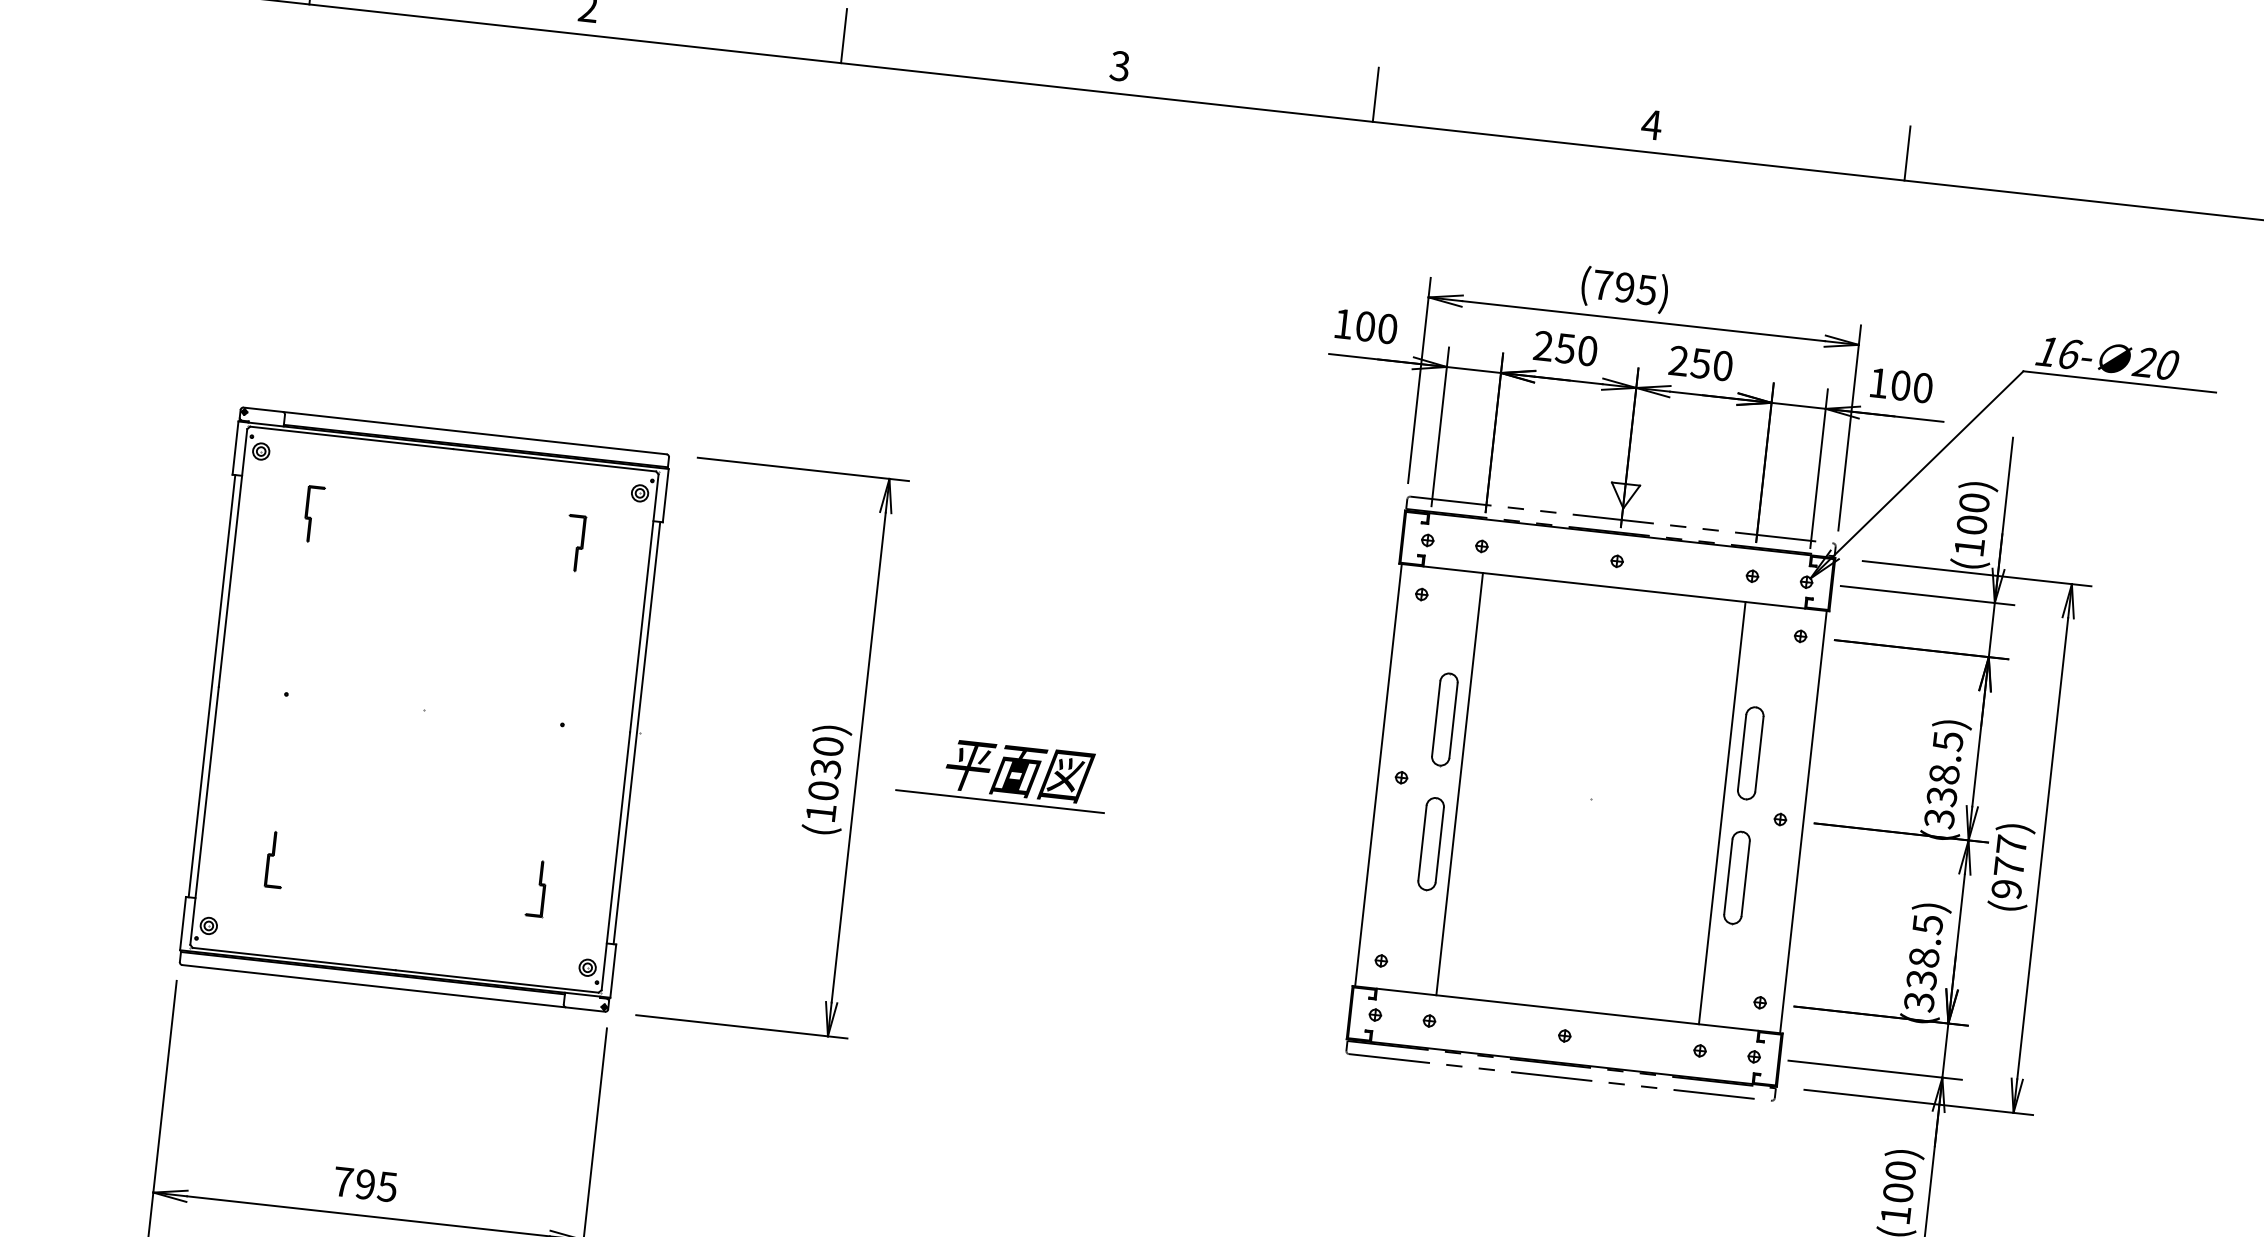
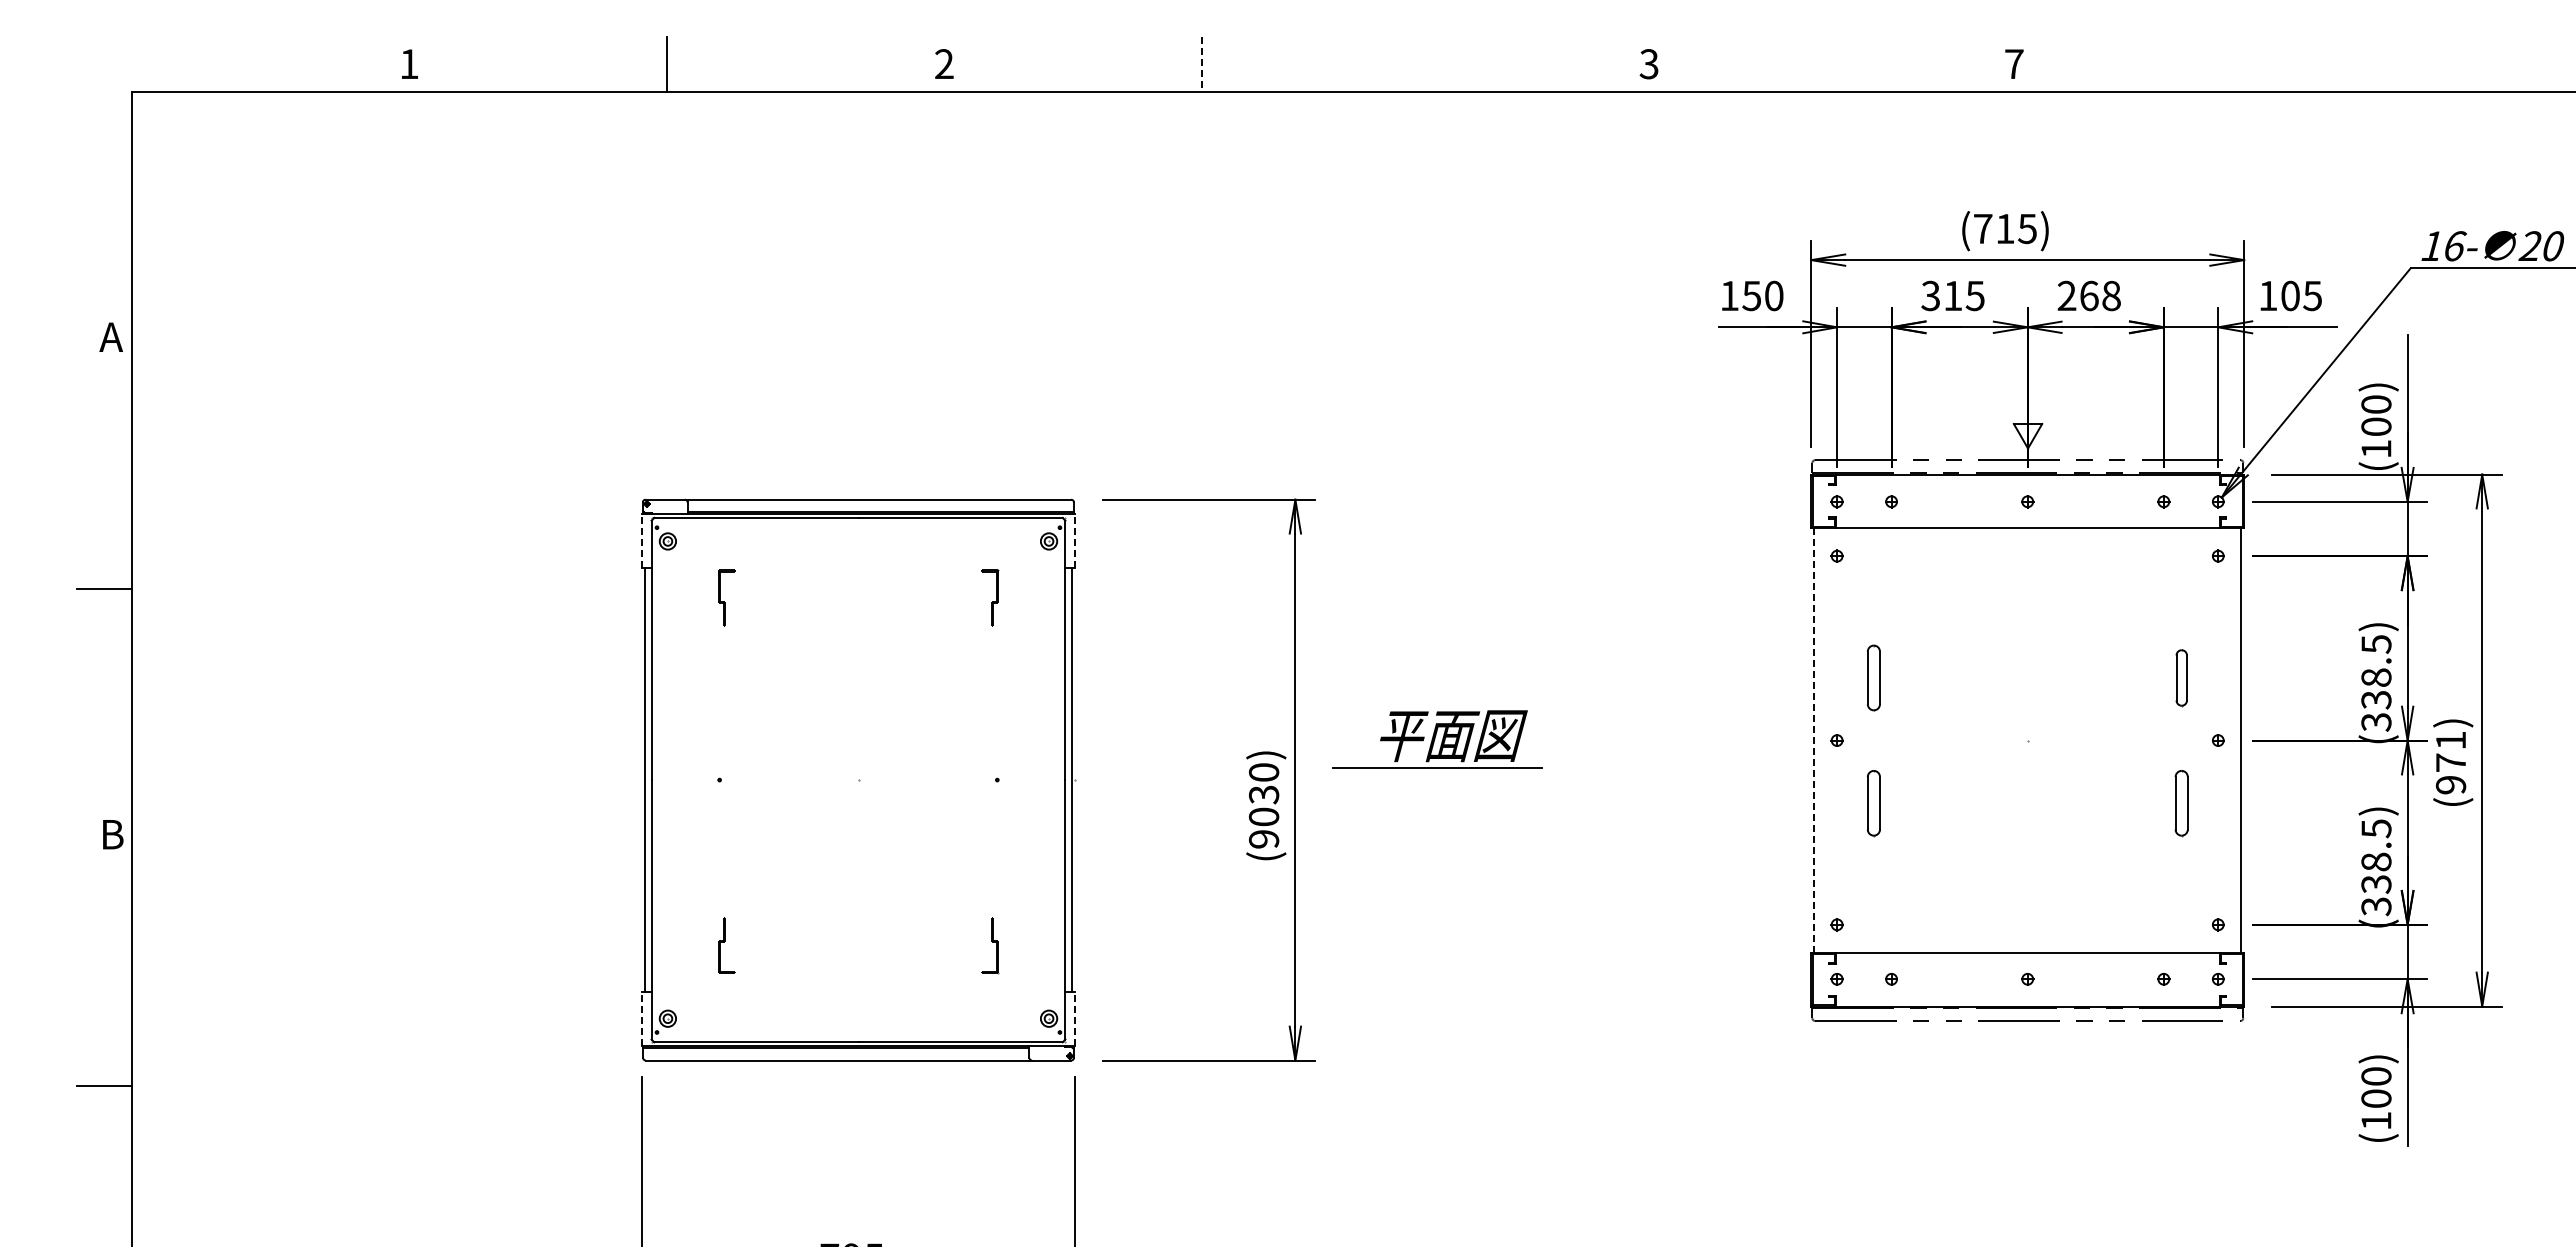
line: (843, 37) -> (1201, 65), solid -> dashed
text: (1119, 66) -> (1648, 64), moved
line: (1375, 94) -> (1736, 64), removed
text: (1652, 124) -> (2014, 63), 4 -> 7
line: (1907, 153) -> (2271, 64), removed
text: (1625, 287) -> (2005, 228), (795) -> (715)
text: (1365, 325) -> (1751, 295), 100 -> 150
text: (1565, 348) -> (1952, 295), 250 -> 315
text: (1711, 364) -> (2099, 295), 250 -> 268
text: (1922, 387) -> (2312, 295), 100 -> 105
line: (236, 447) -> (642, 540), solid -> dashed
line: (665, 495) -> (1074, 540), solid -> dashed
part: (1444, 719) -> (1873, 677), size x0.7
part: (1750, 752) -> (2181, 677), size x0.6
part: (1003, 772) -> (1437, 739), moved
line: (1377, 776) -> (1813, 741), solid -> dashed
line: (1459, 784) -> (1895, 740), removed
text: (821, 813) -> (1264, 839), (1030) -> (9030)
line: (1721, 813) -> (2159, 740), removed
part: (1430, 844) -> (1873, 803), size x0.7
text: (2011, 845) -> (2450, 740), (977) -> (971)
part: (1736, 878) -> (2181, 803), size x0.7
line: (183, 923) -> (642, 1019), solid -> dashed
line: (612, 971) -> (1074, 1019), solid -> dashed

